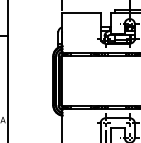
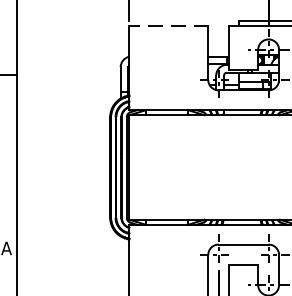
line: (81, 12) -> (168, 26), solid -> dashed

